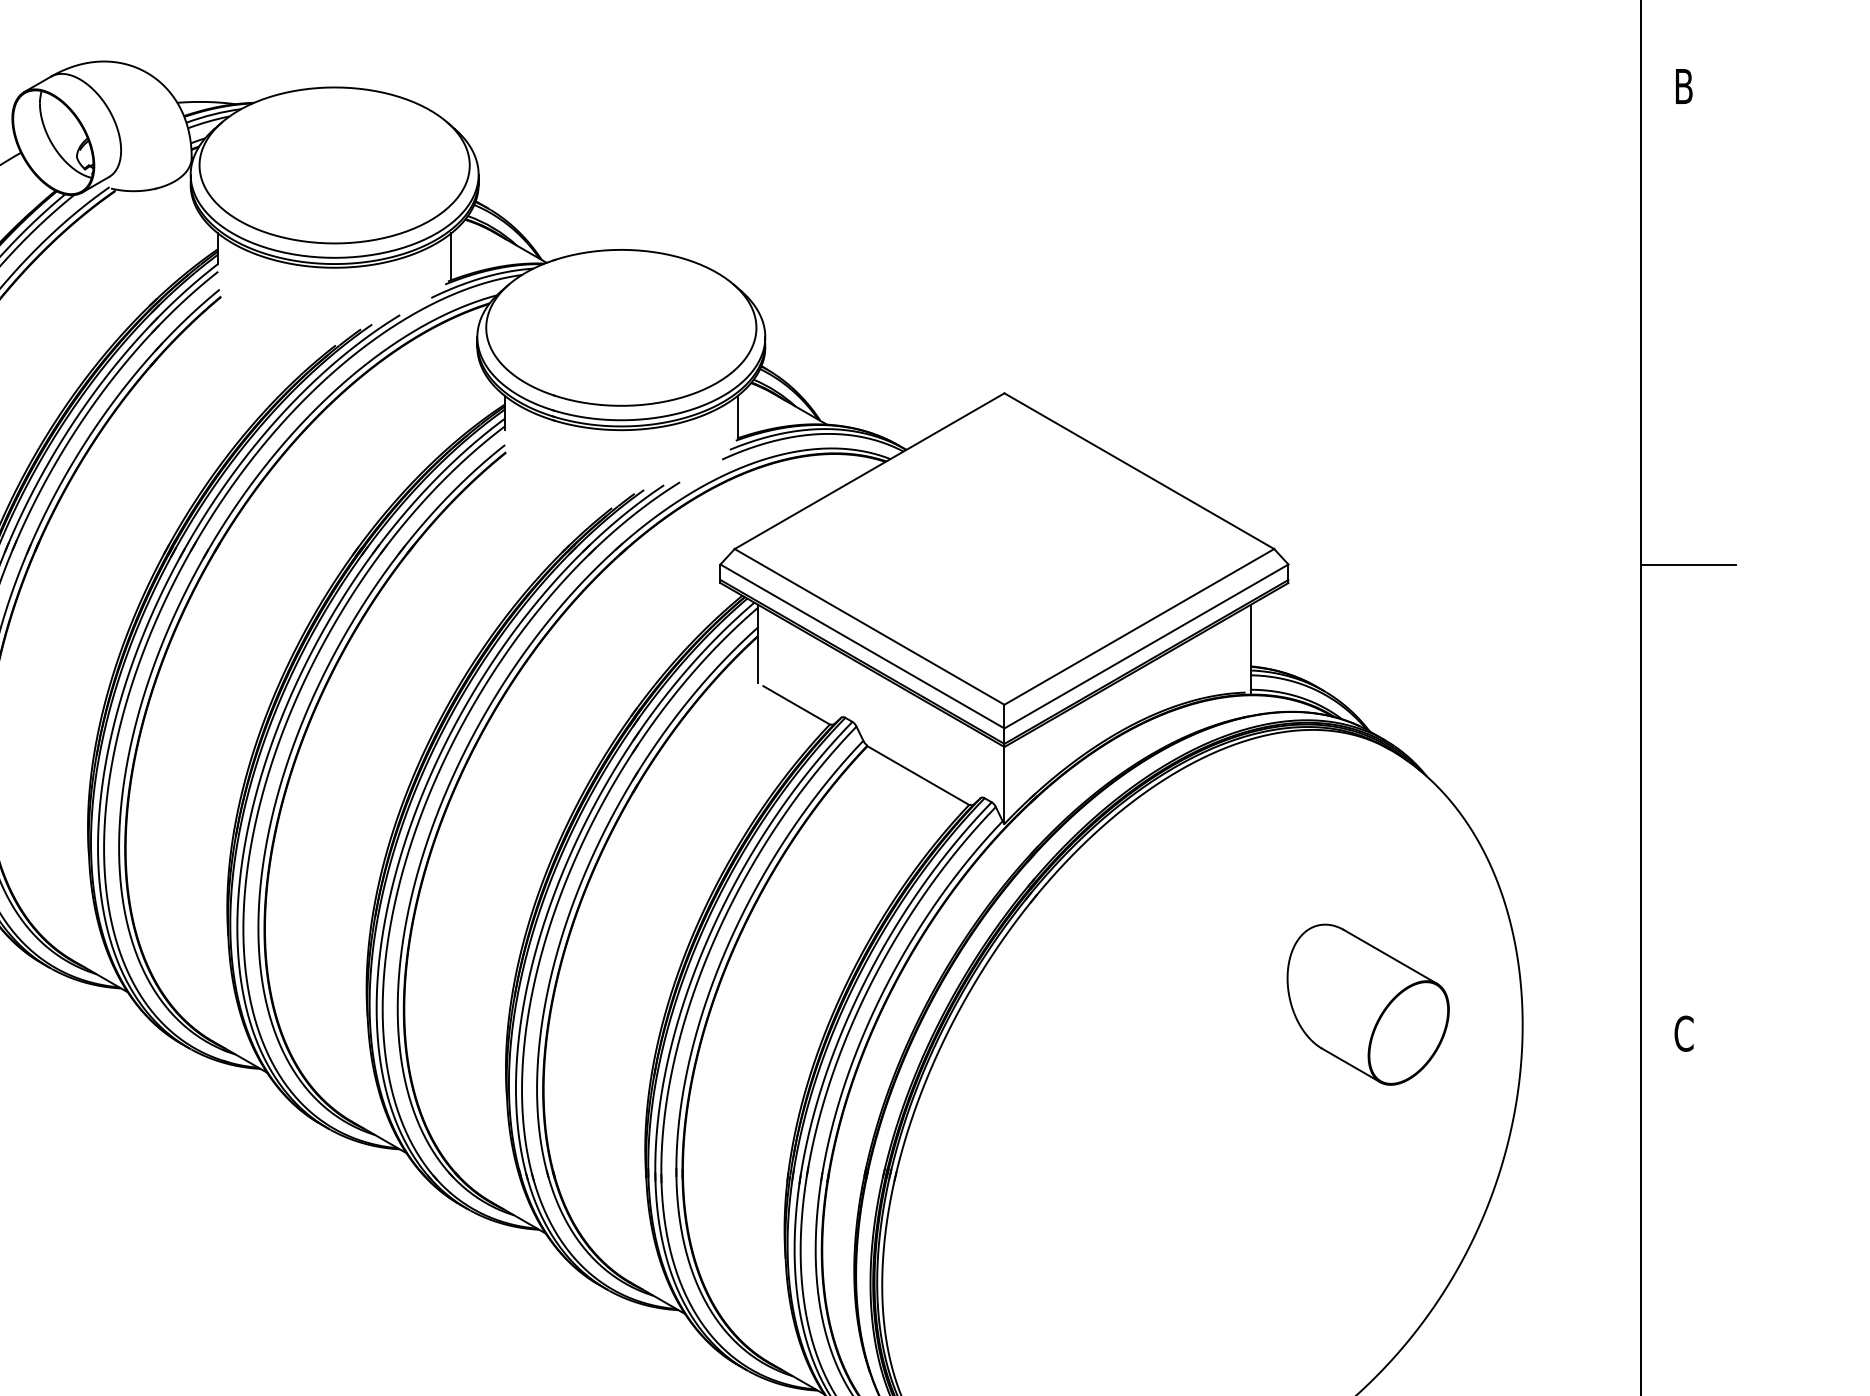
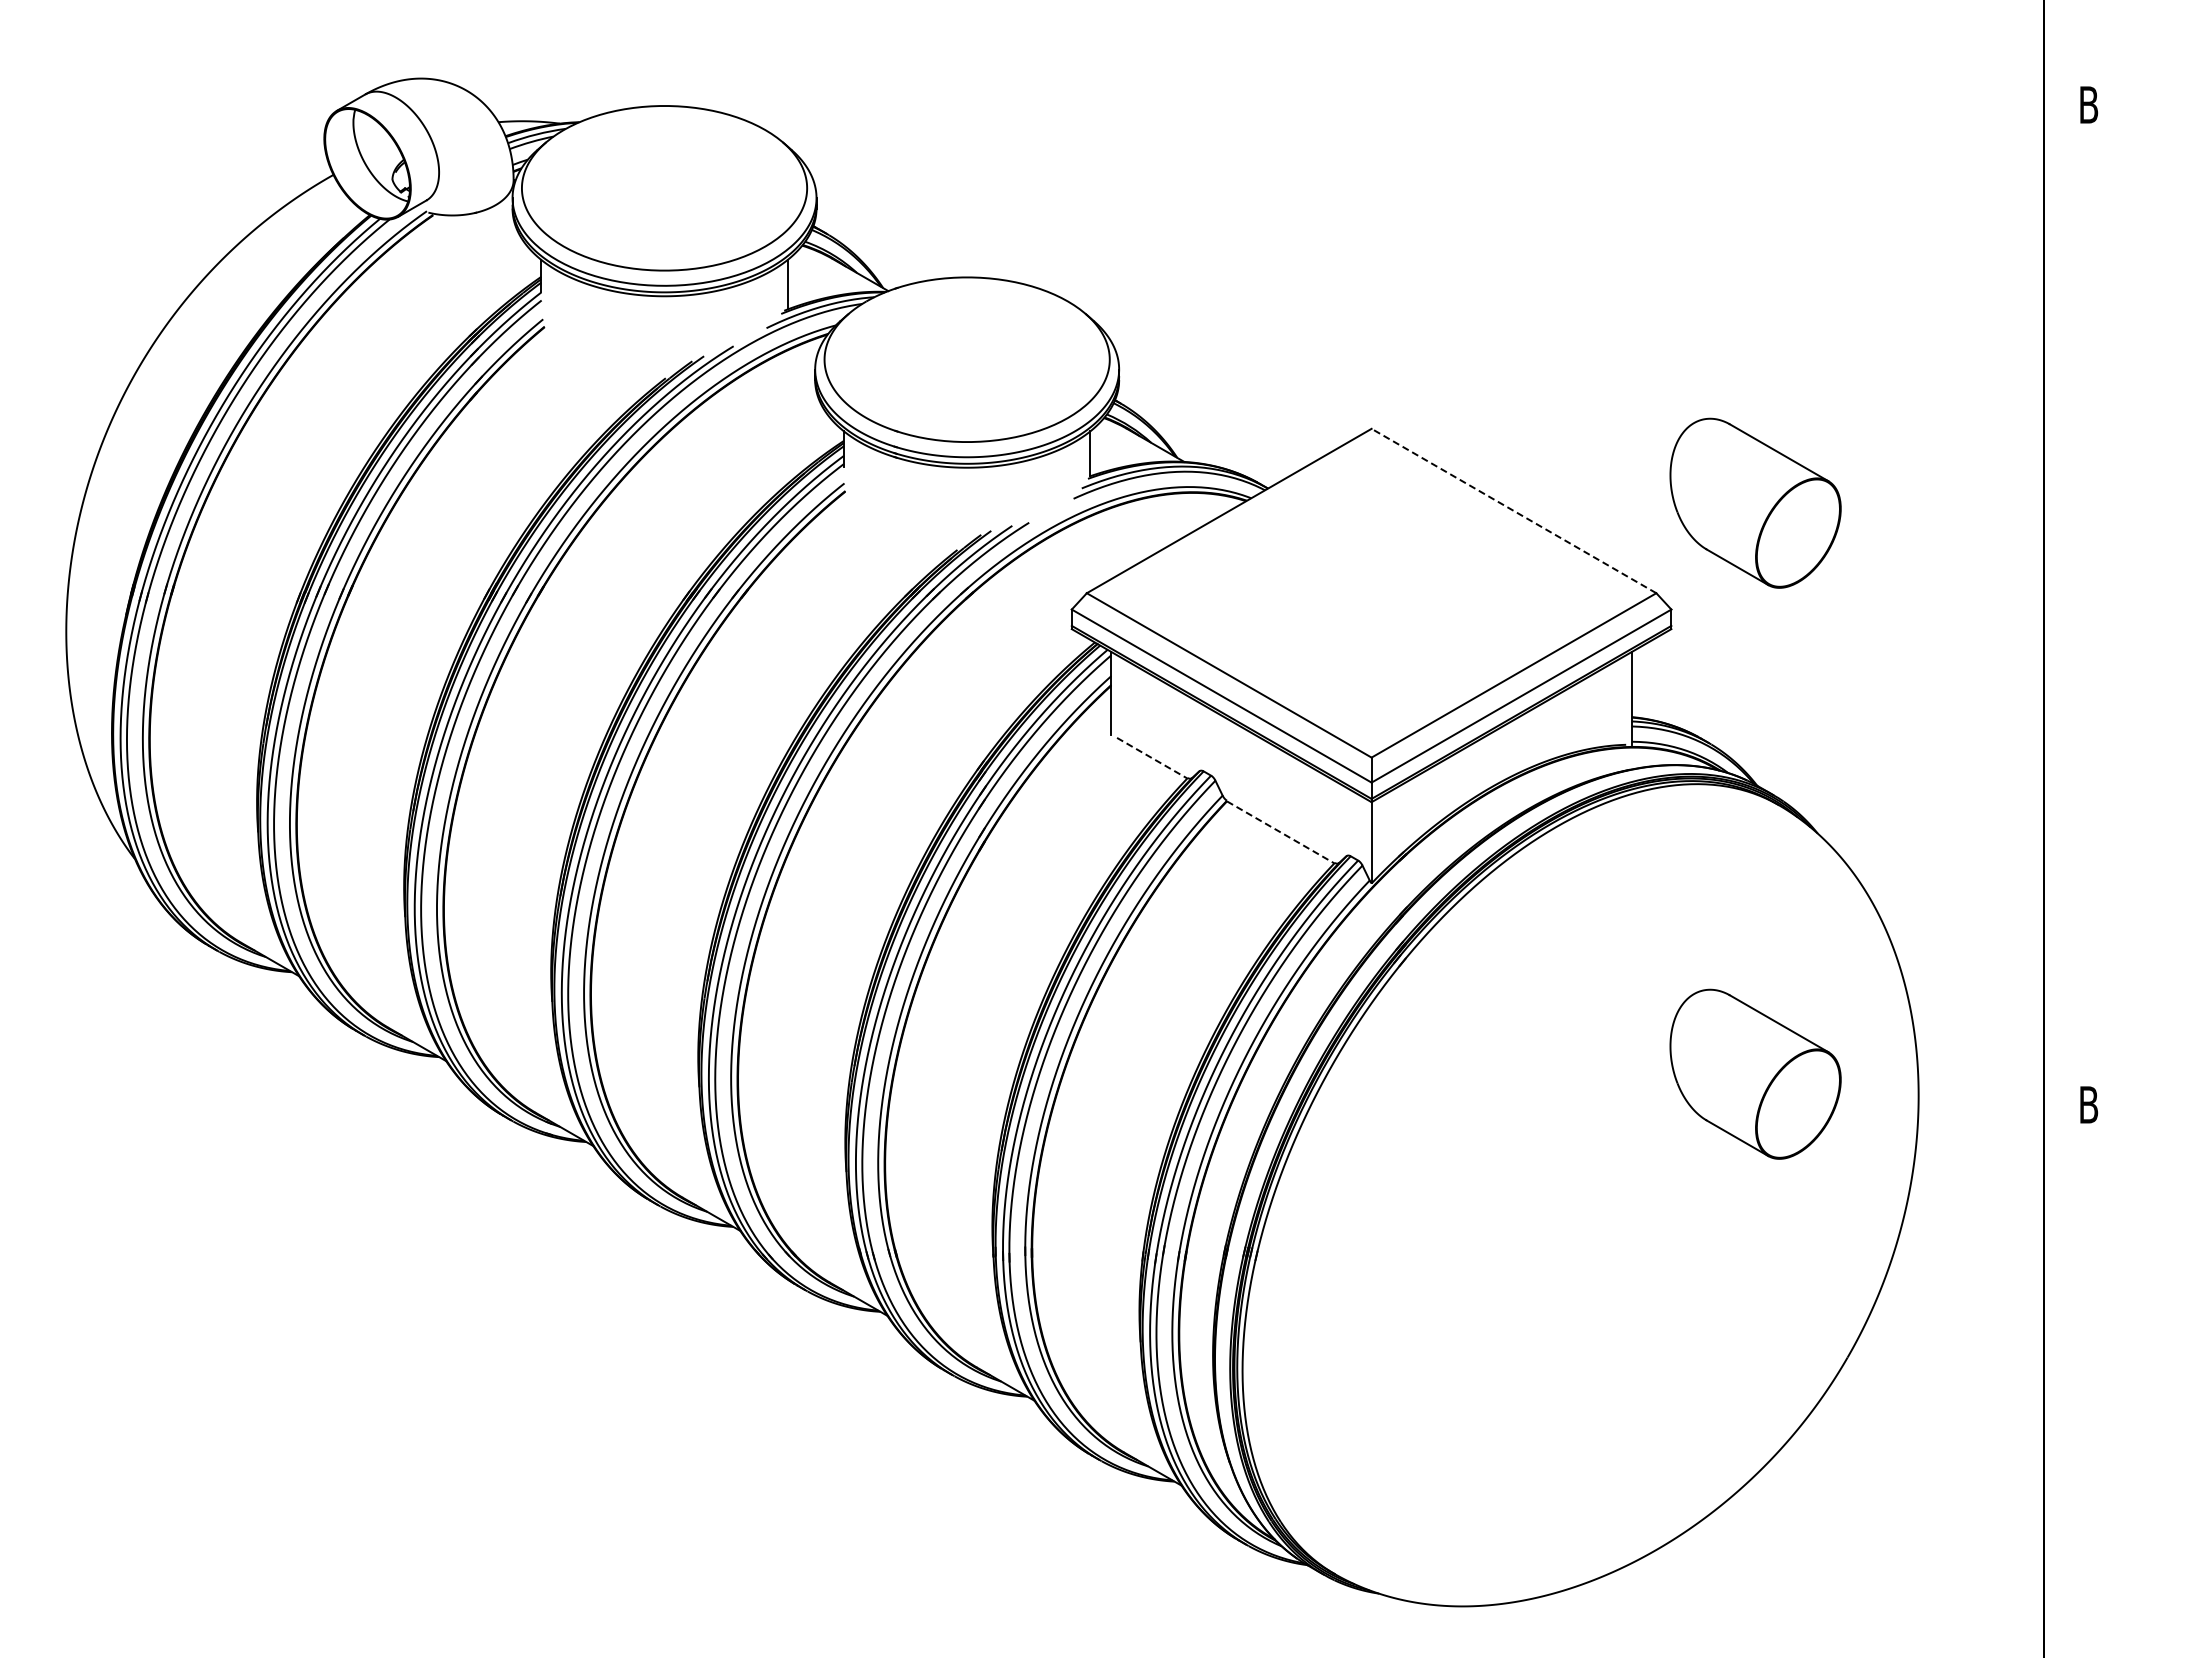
part: (1368, 463) -> (1755, 502), added
line: (1138, 470) -> (1513, 510), solid -> dashed
line: (1688, 564) -> (2093, 609), removed
line: (796, 705) -> (1152, 758), solid -> dashed
line: (919, 775) -> (1281, 832), solid -> dashed
text: (1684, 1033) -> (2089, 1104), C -> B

